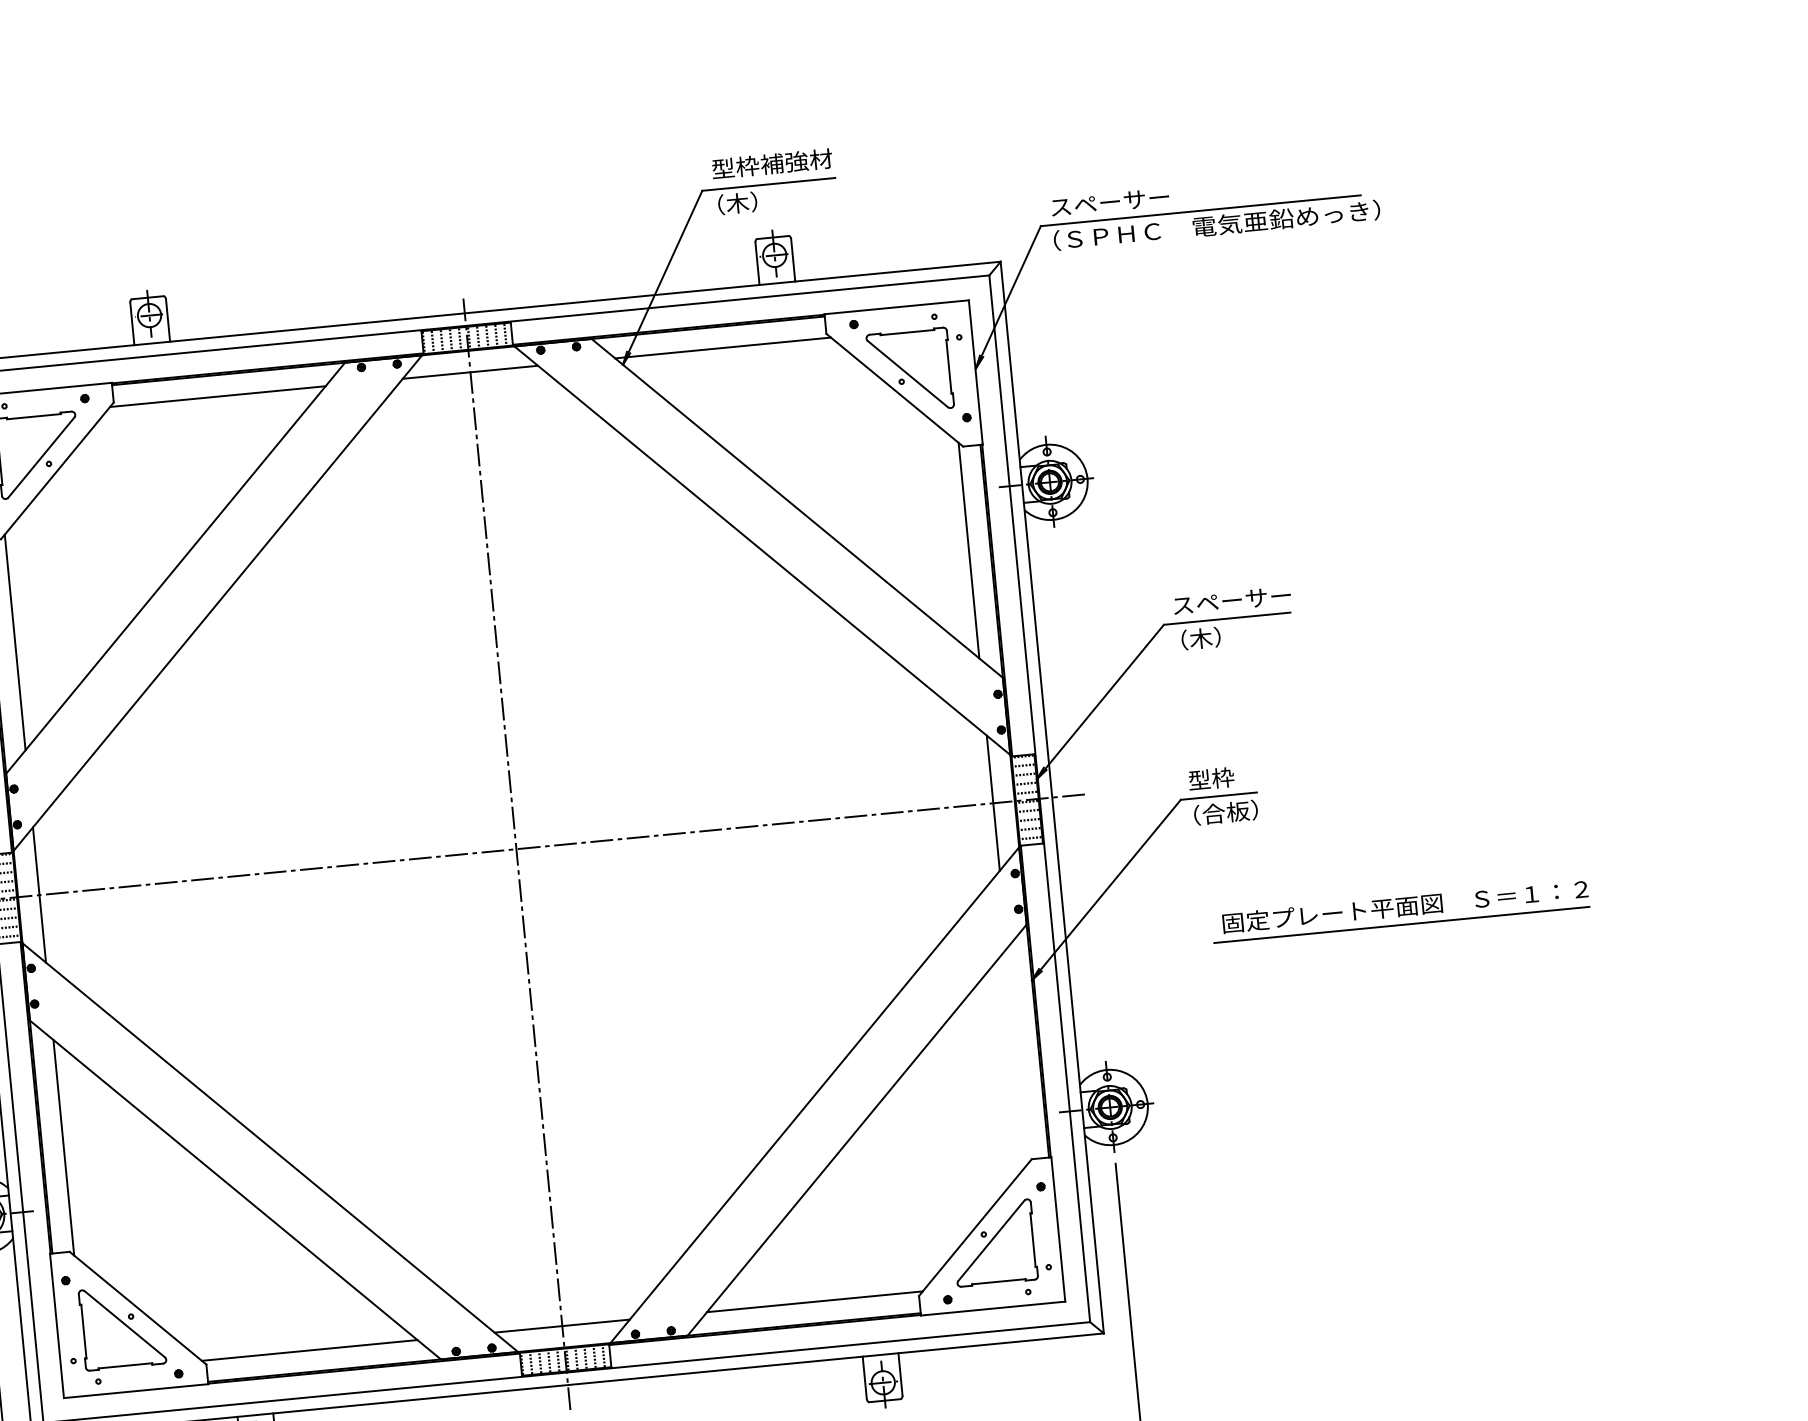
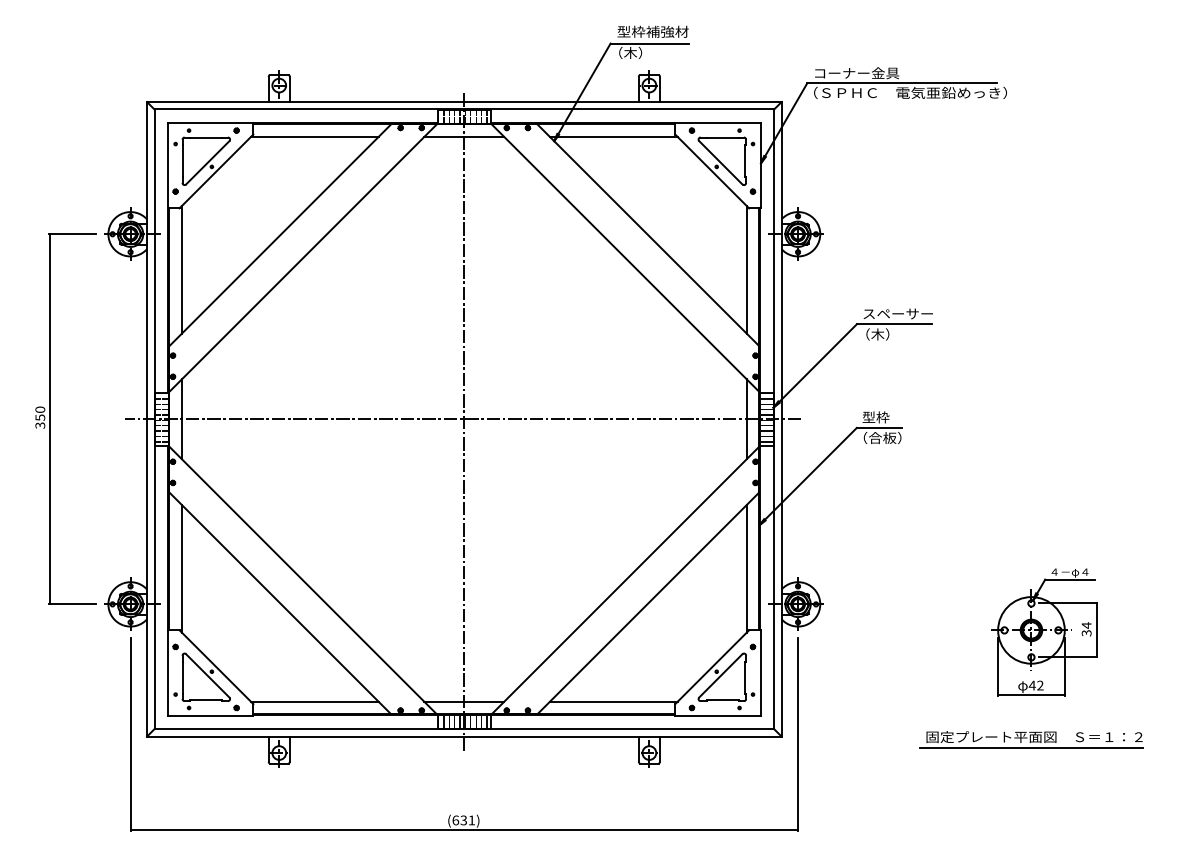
text: (1122, 201) -> (856, 73), スペーサー -> コーナー金具
part: (1400, 910) -> (1031, 739), moved
line: (1017, 1055) -> (746, 568), added
part: (1531, 1114) -> (1044, 632), added

